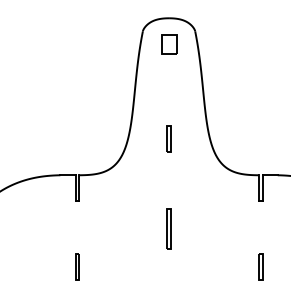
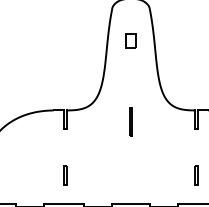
part: (168, 43) -> (130, 40), moved
line: (168, 138) -> (130, 84), removed
line: (168, 228) -> (130, 121), moved

